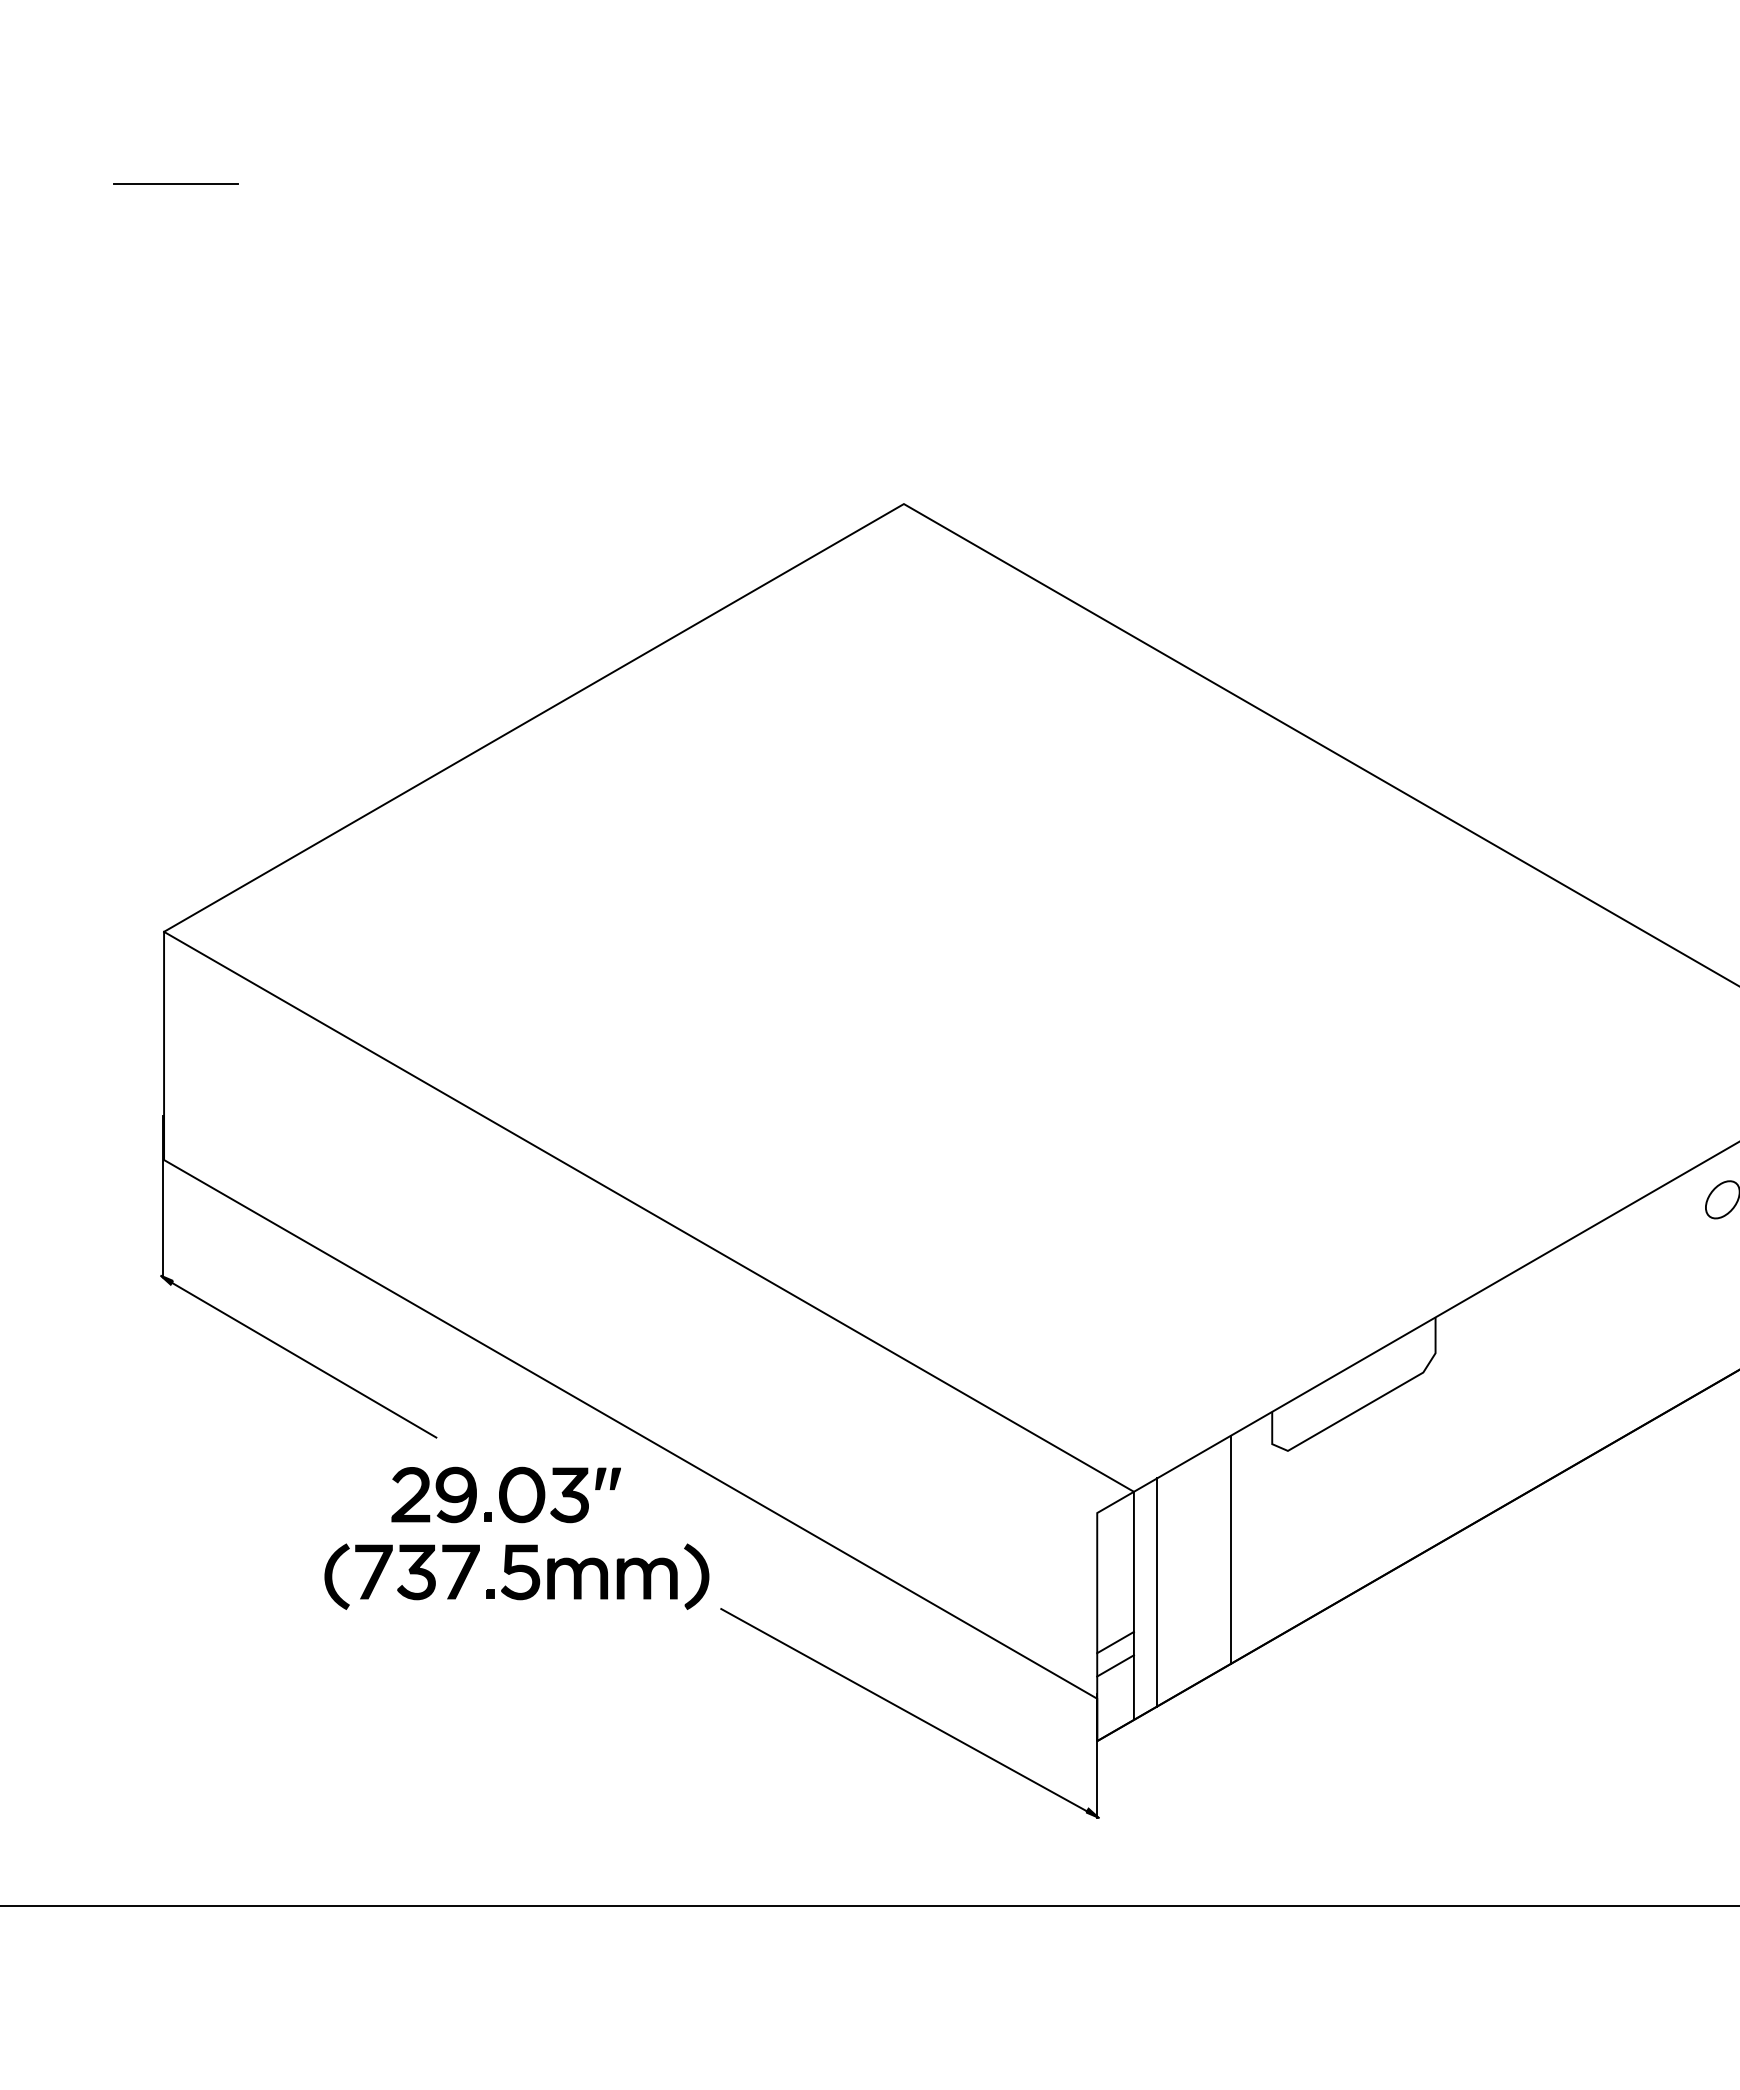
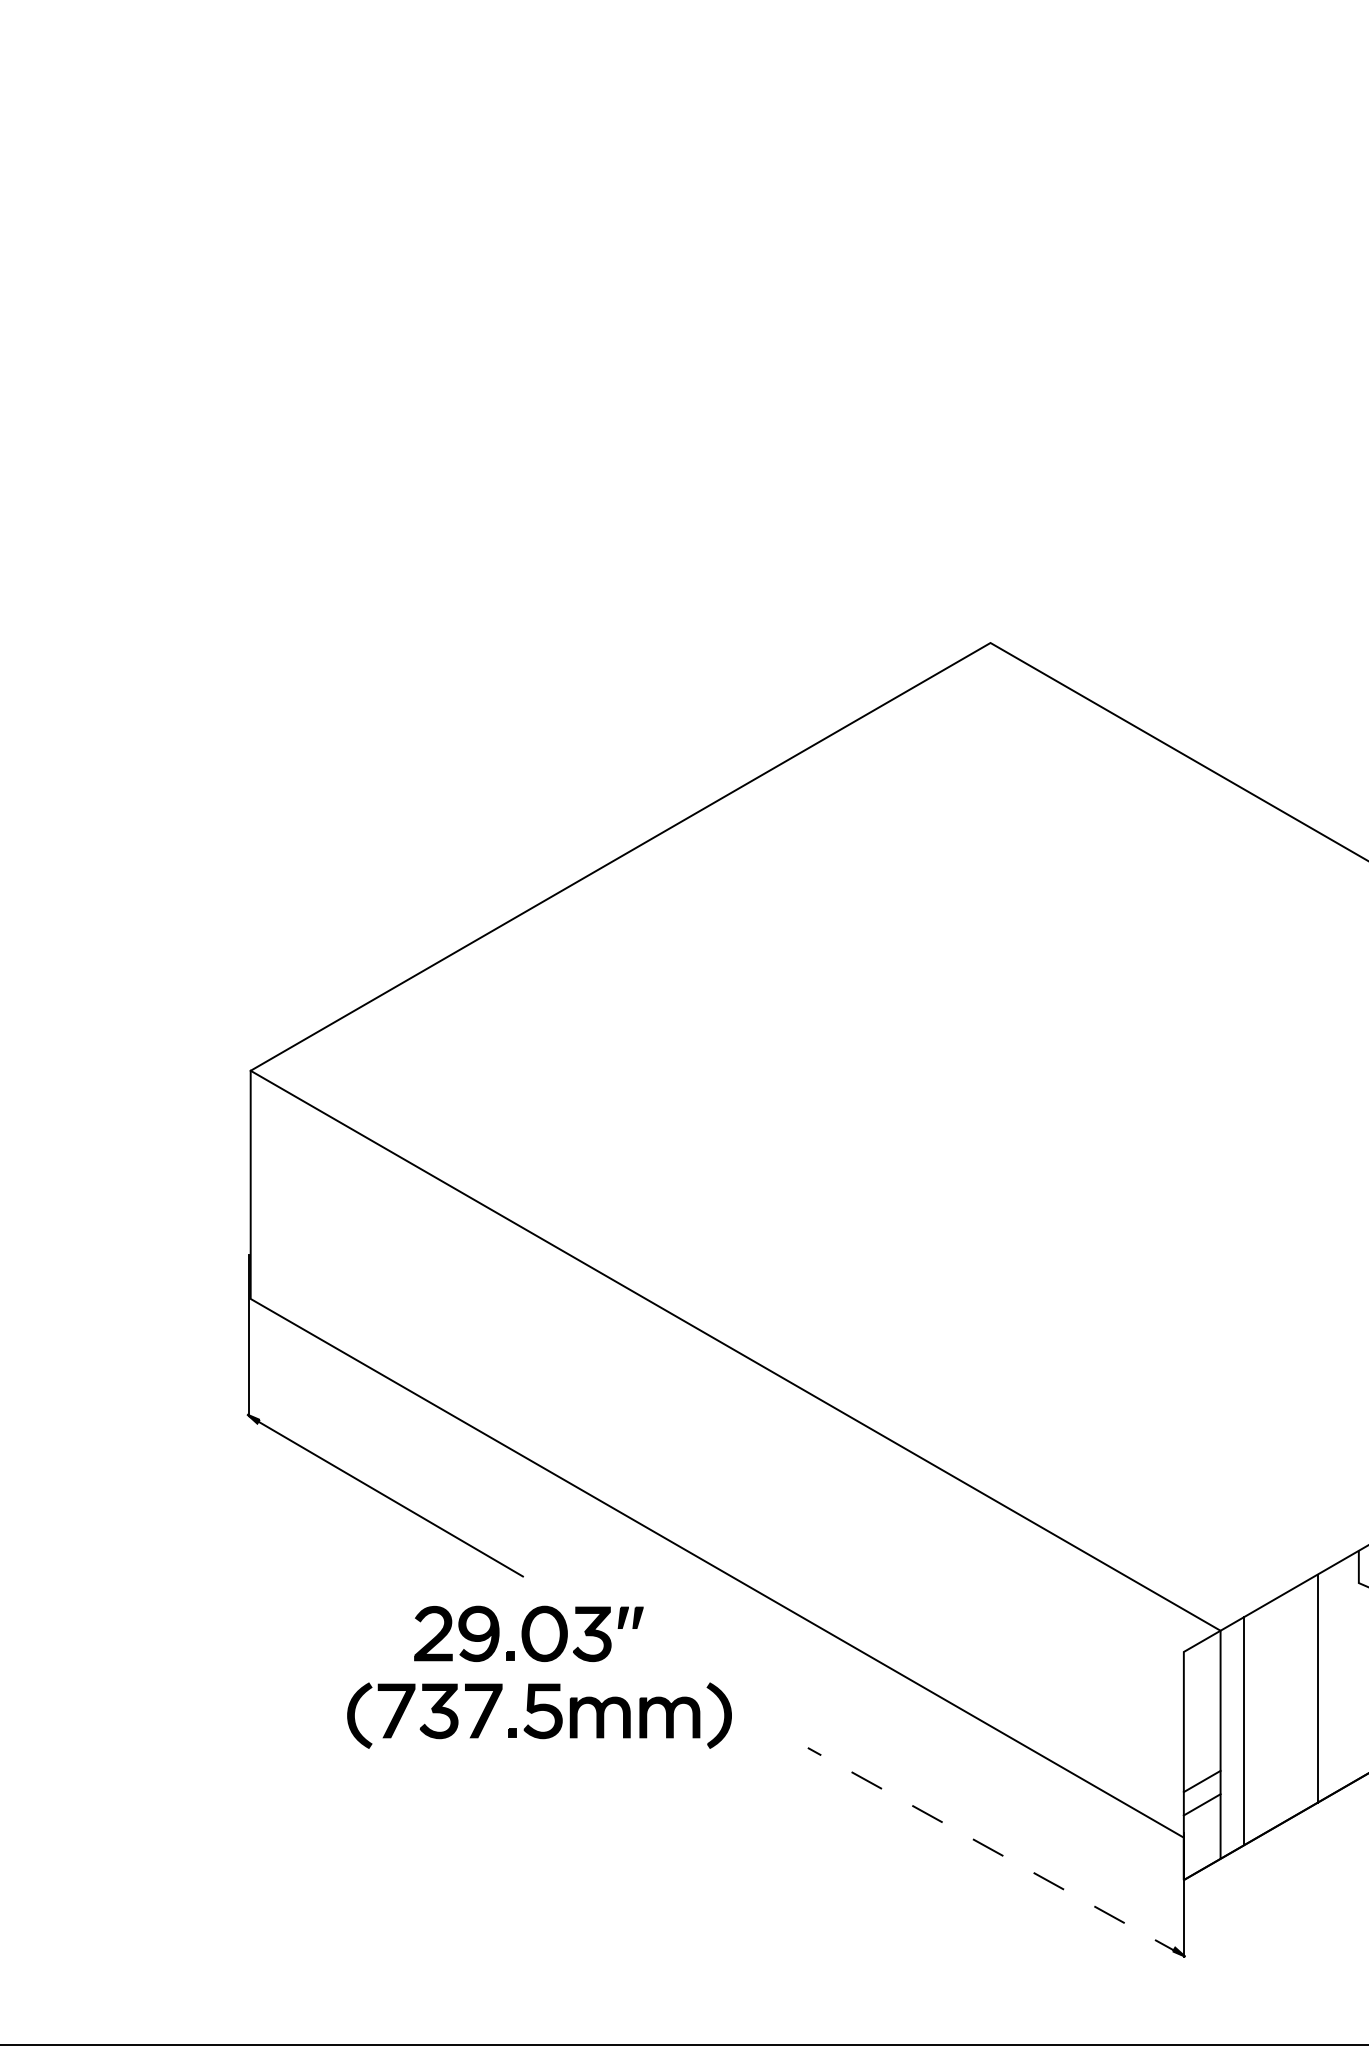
line: (175, 183) -> (262, 322), removed
part: (516, 1544) -> (539, 1683), moved
line: (910, 1713) -> (997, 1852), solid -> dashed

